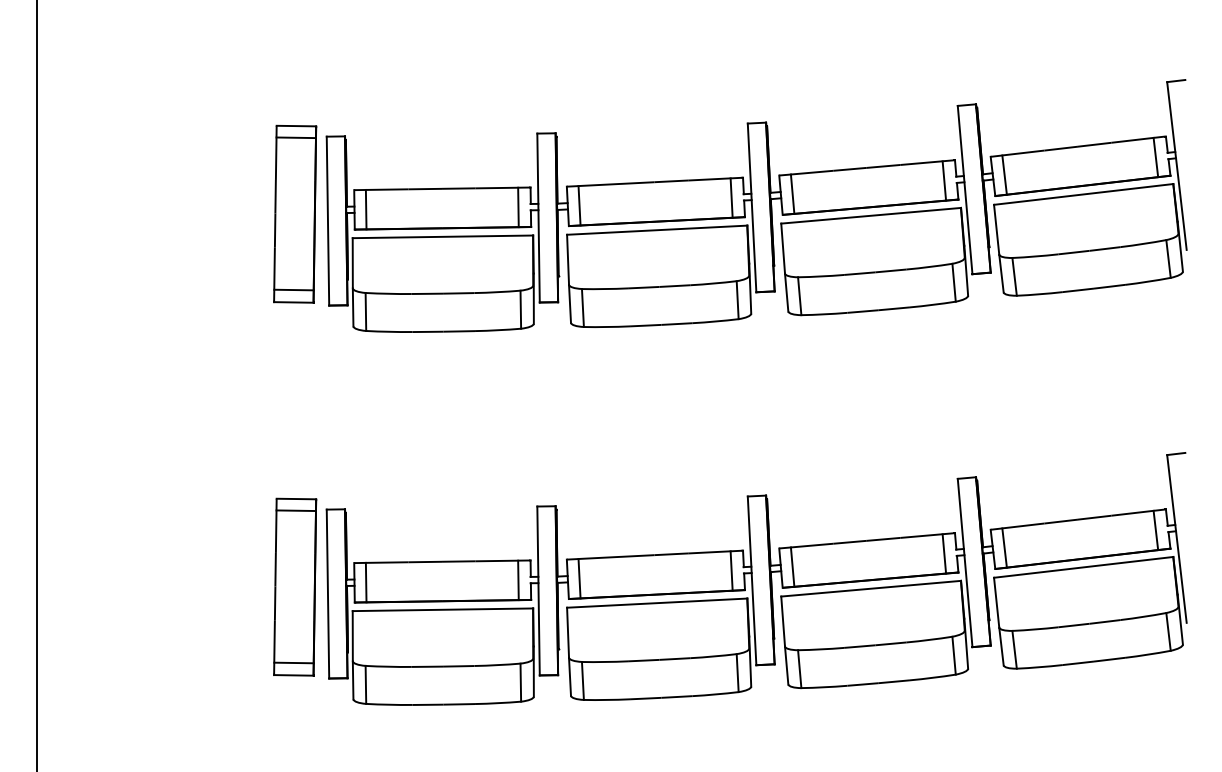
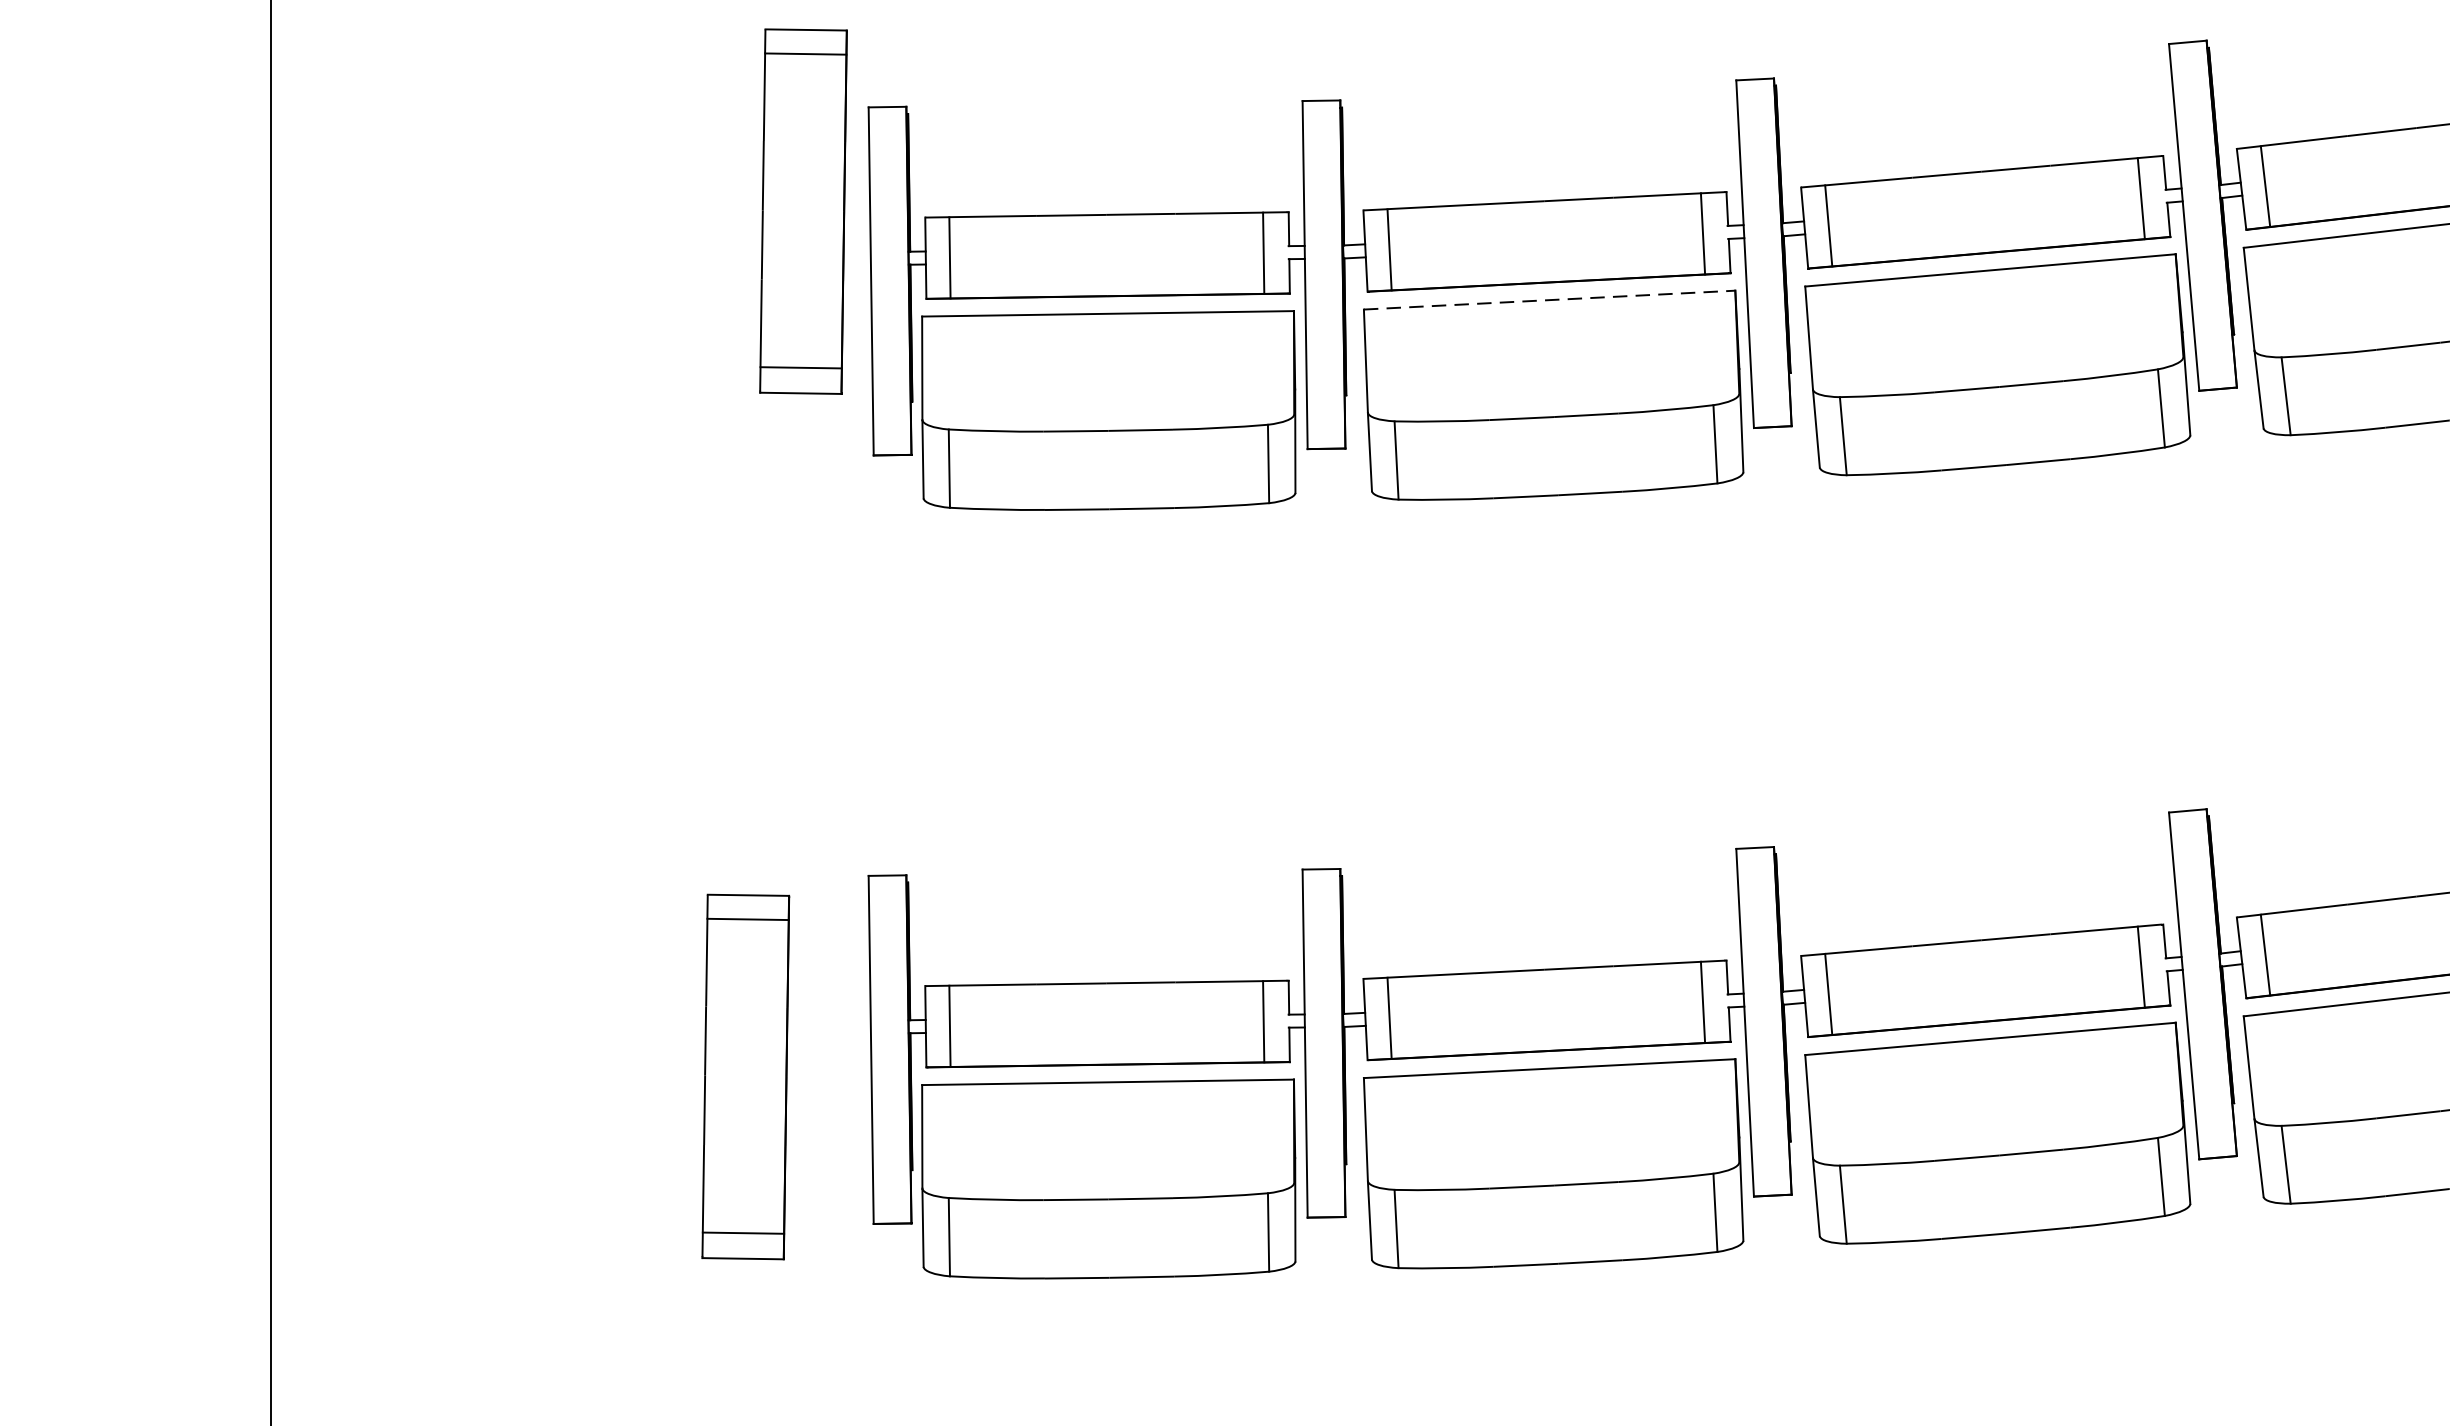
part: (295, 213) -> (804, 210), moved
line: (657, 230) -> (1550, 300), solid -> dashed
part: (295, 586) -> (746, 1075), moved

